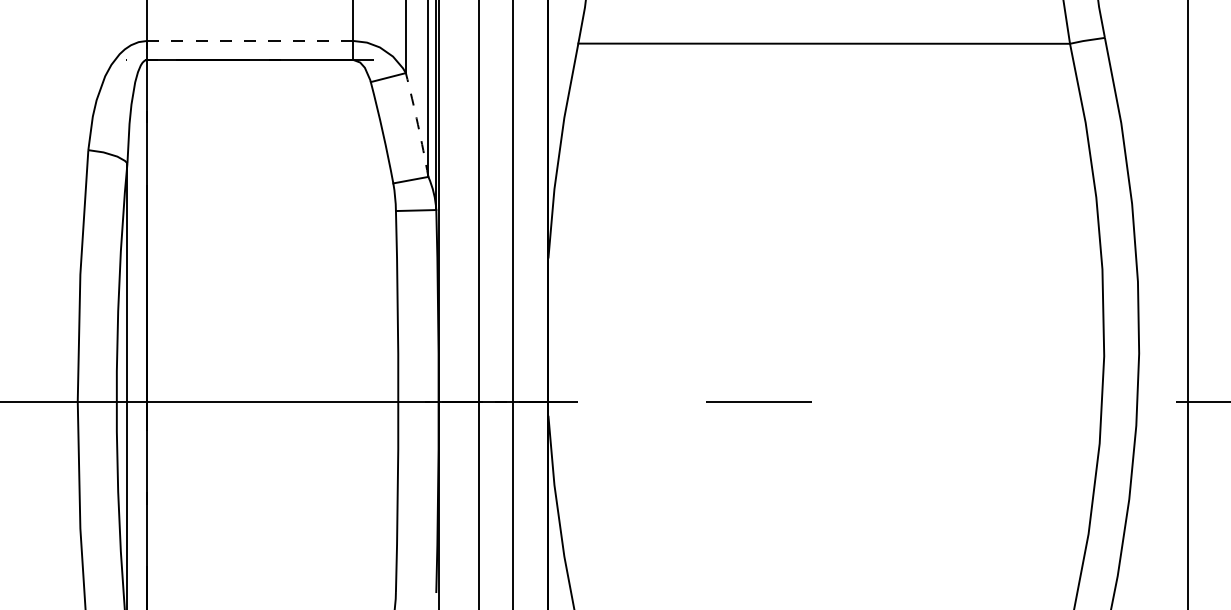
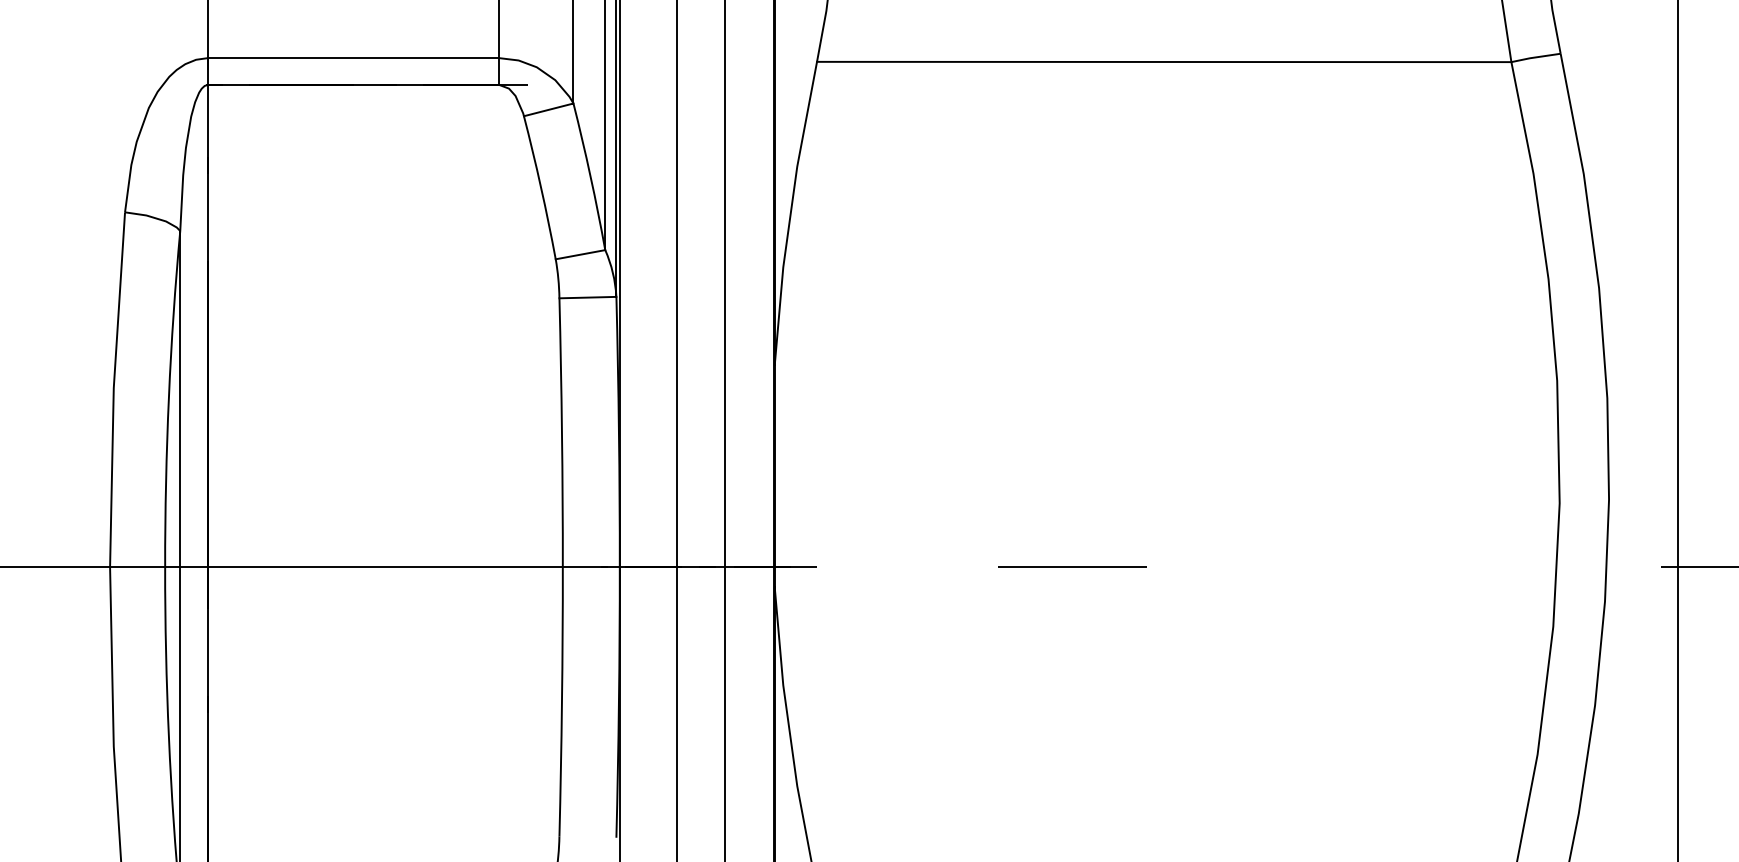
line: (250, 41) -> (353, 58), dashed -> solid
arc: (417, 124) -> (590, 176), dashed -> solid

